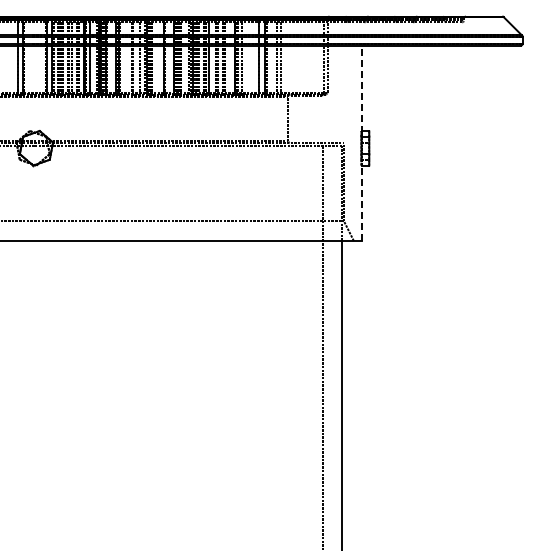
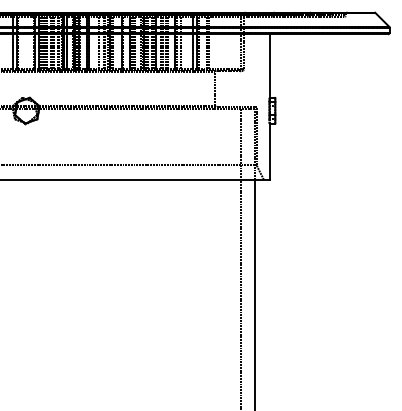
line: (361, 88) -> (269, 66), dashed -> solid
line: (361, 203) -> (269, 151), dashed -> solid

